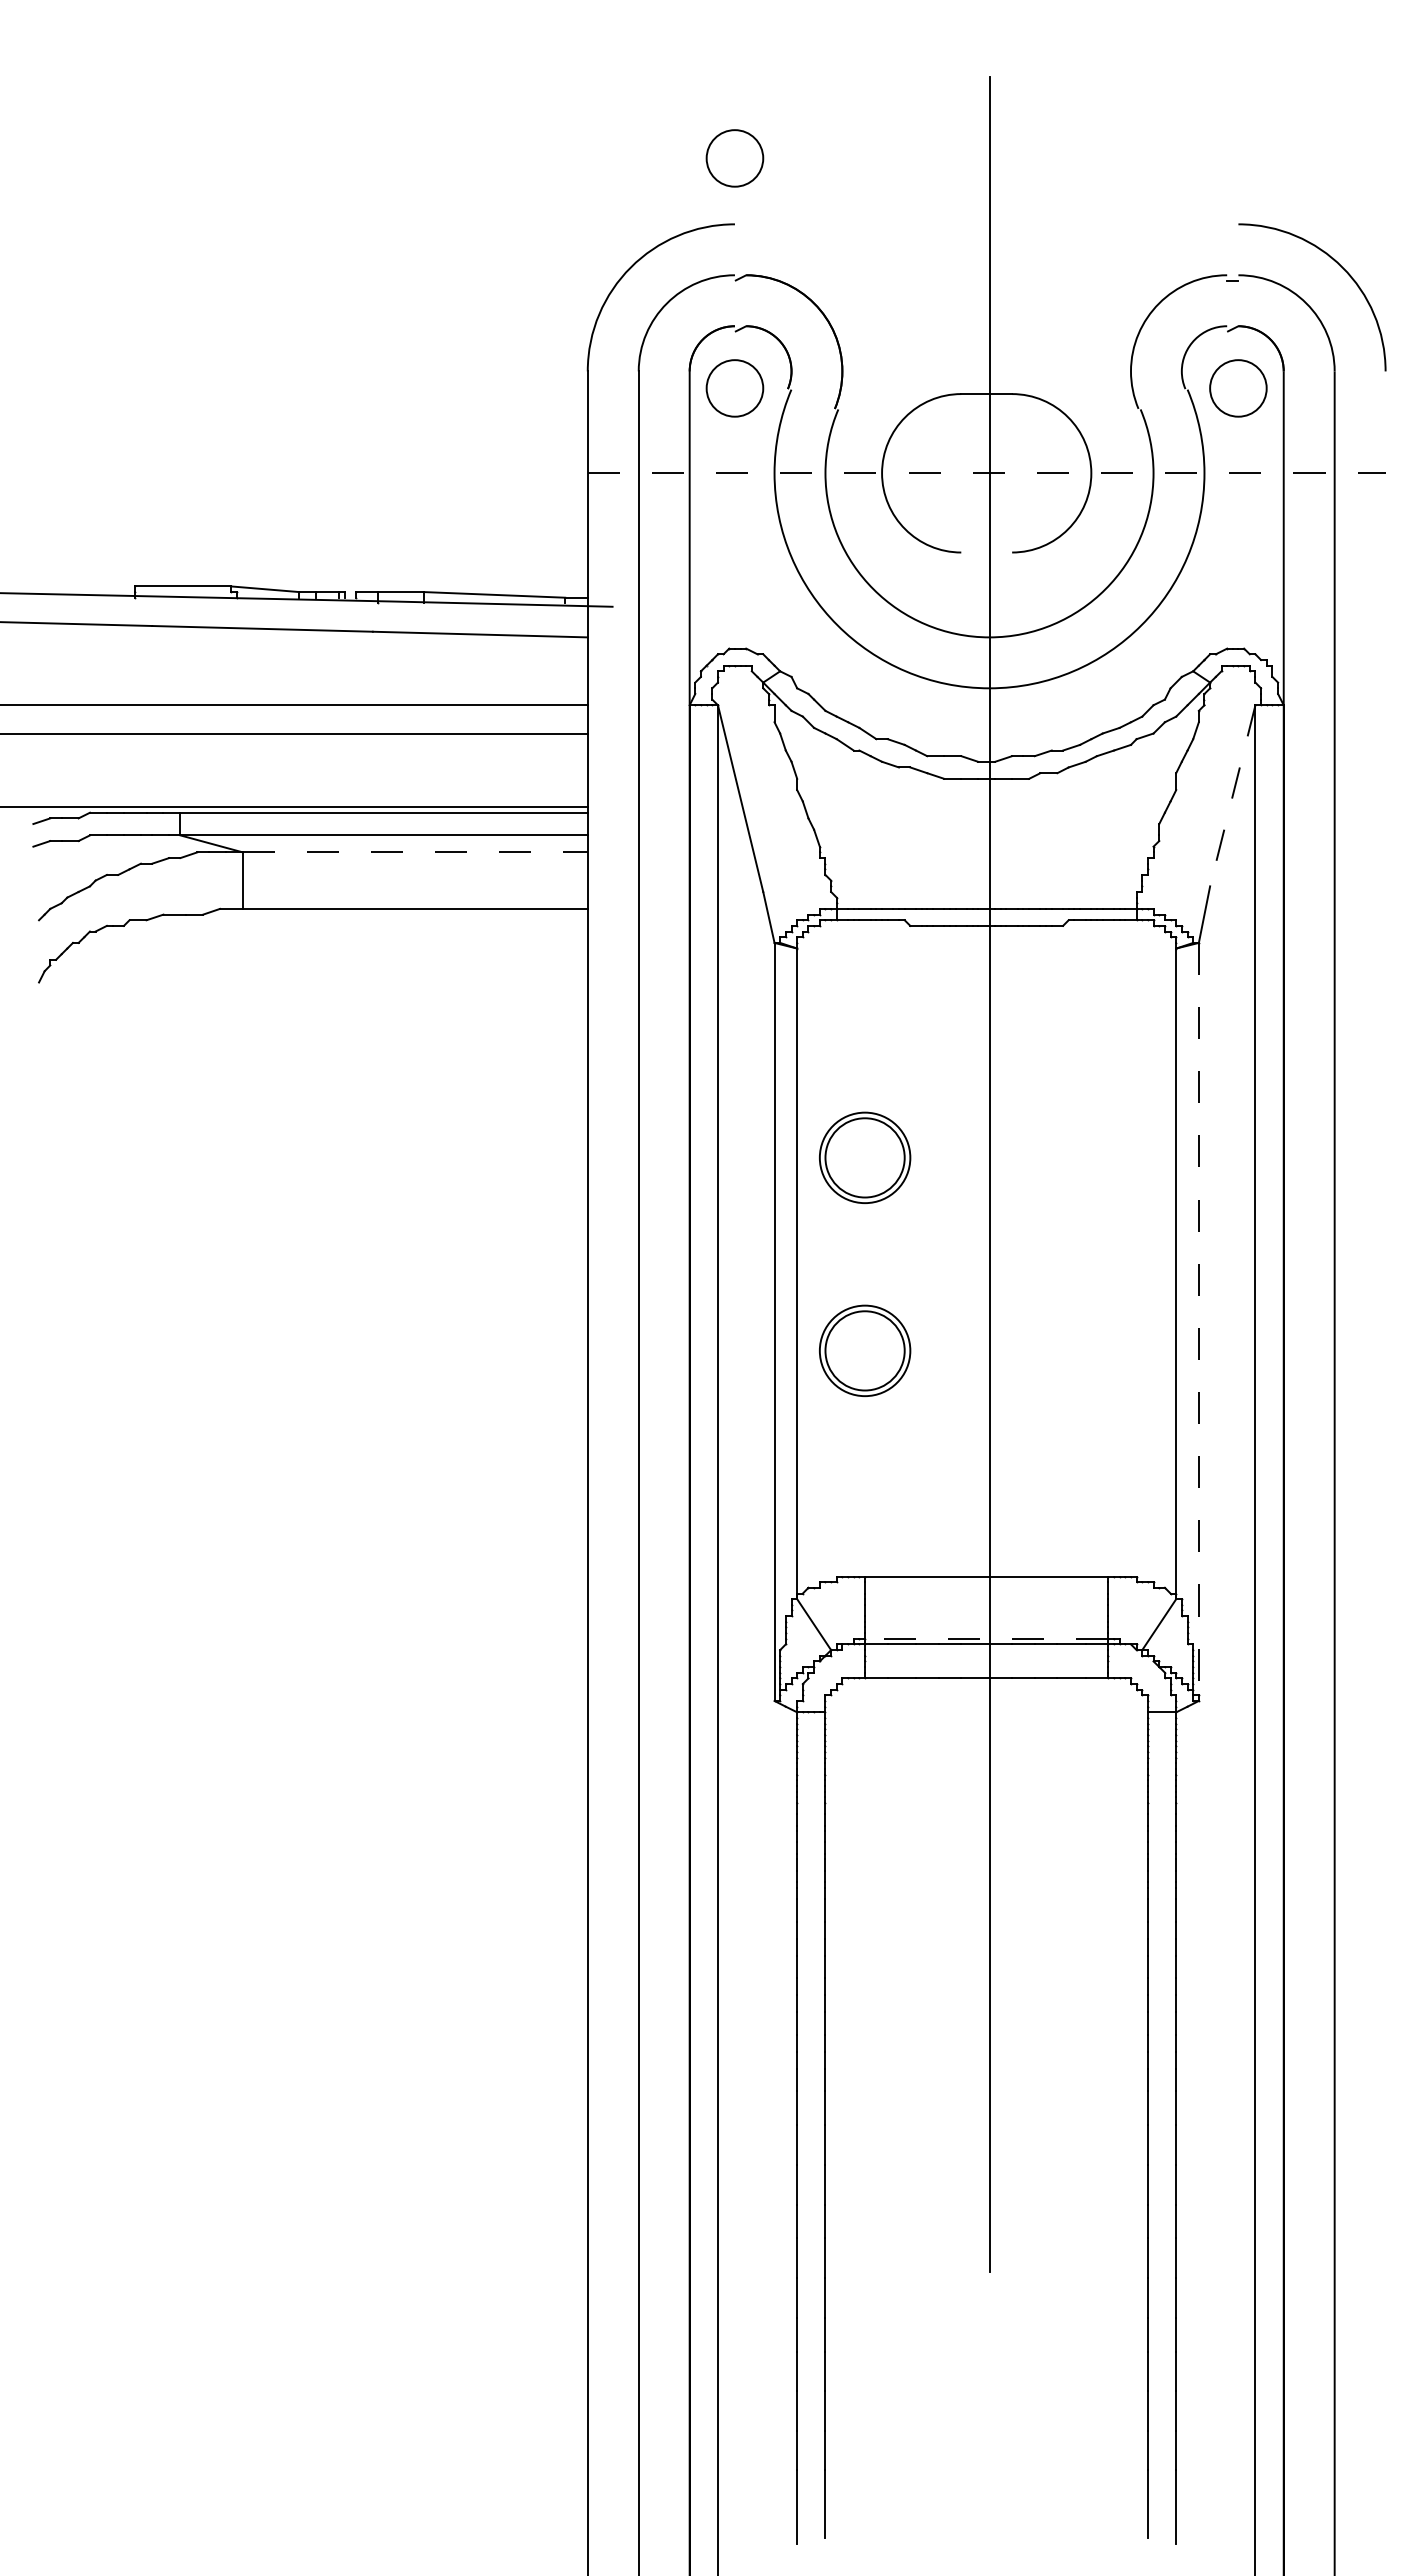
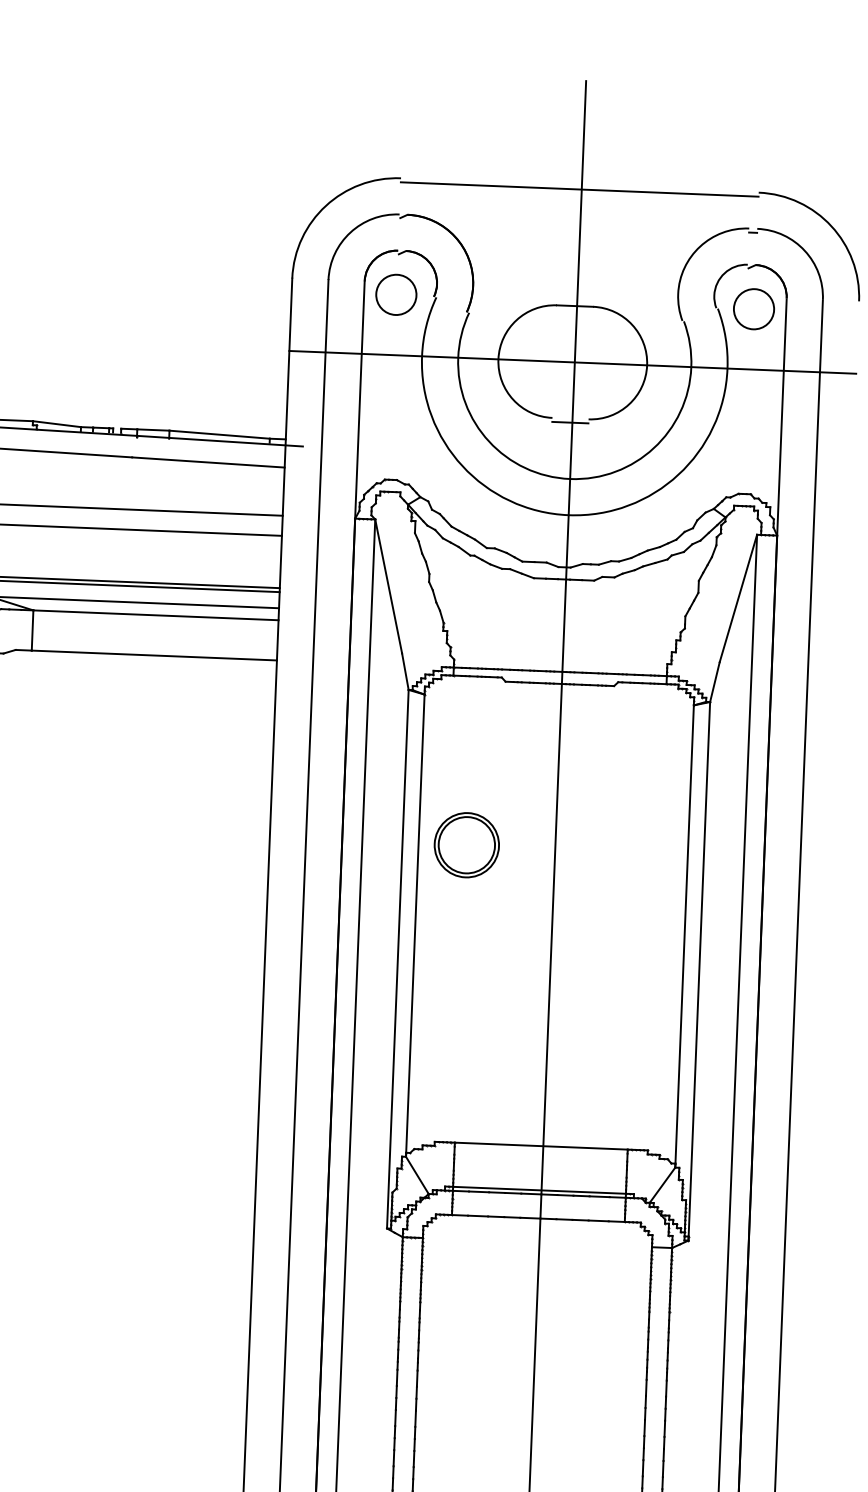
part: (734, 158) -> (402, 131), removed
line: (986, 229) -> (579, 189), added
line: (986, 473) -> (572, 362), dashed -> solid
line: (986, 558) -> (570, 422), added
line: (1232, 796) -> (738, 598), dashed -> solid
line: (415, 852) -> (156, 615), dashed -> solid
line: (1198, 1322) -> (699, 971), dashed -> solid
part: (865, 1350) -> (461, 982), removed
line: (986, 1638) -> (539, 1190), dashed -> solid

